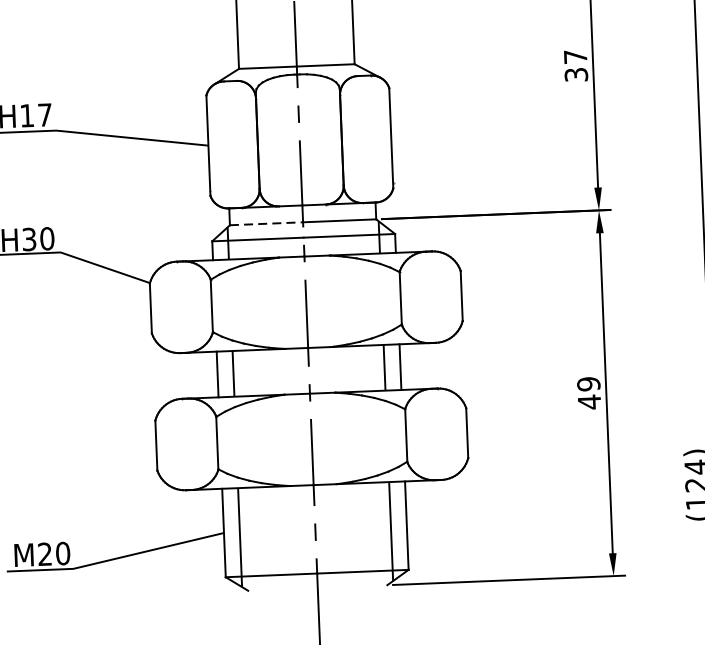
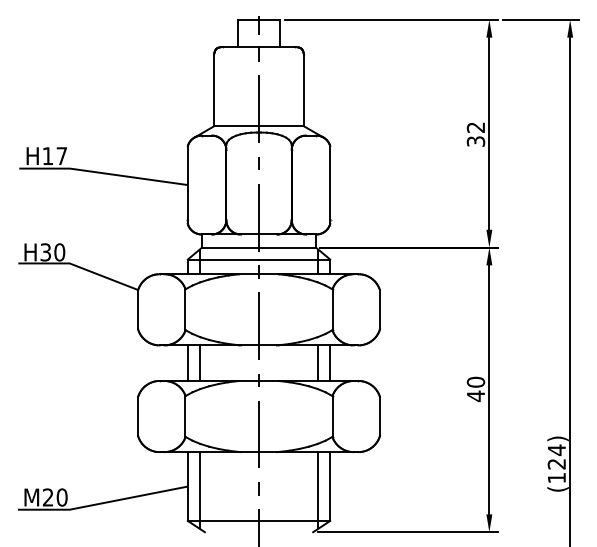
text: (574, 56) -> (475, 127), 37 -> 32
line: (267, 223) -> (231, 247), dashed -> solid
text: (589, 383) -> (476, 381), 49 -> 40

